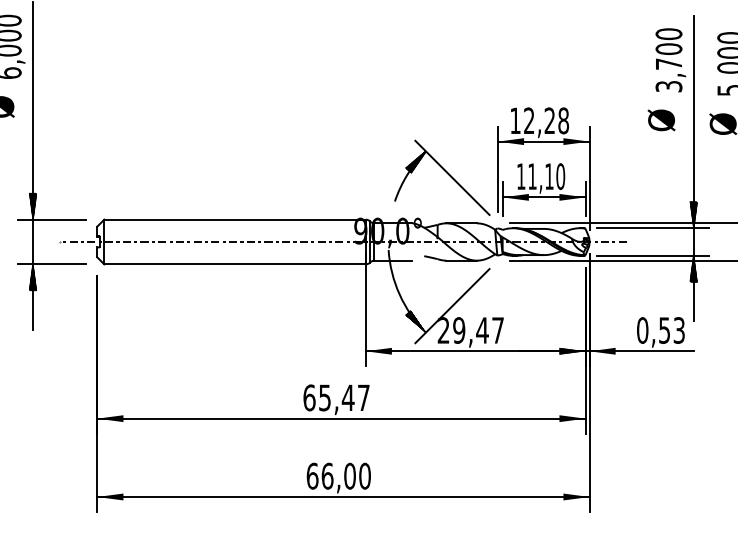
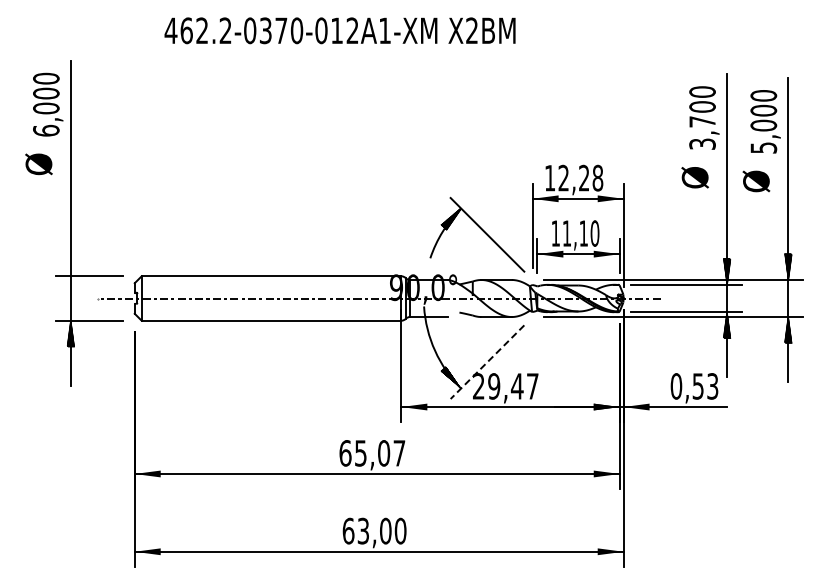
hatch: (32, 206) -> (70, 263), removed
line: (452, 306) -> (487, 362), solid -> dashed
text: (347, 398) -> (383, 453), 65,47 -> 65,07
text: (327, 475) -> (363, 530), 66,00 -> 63,00

